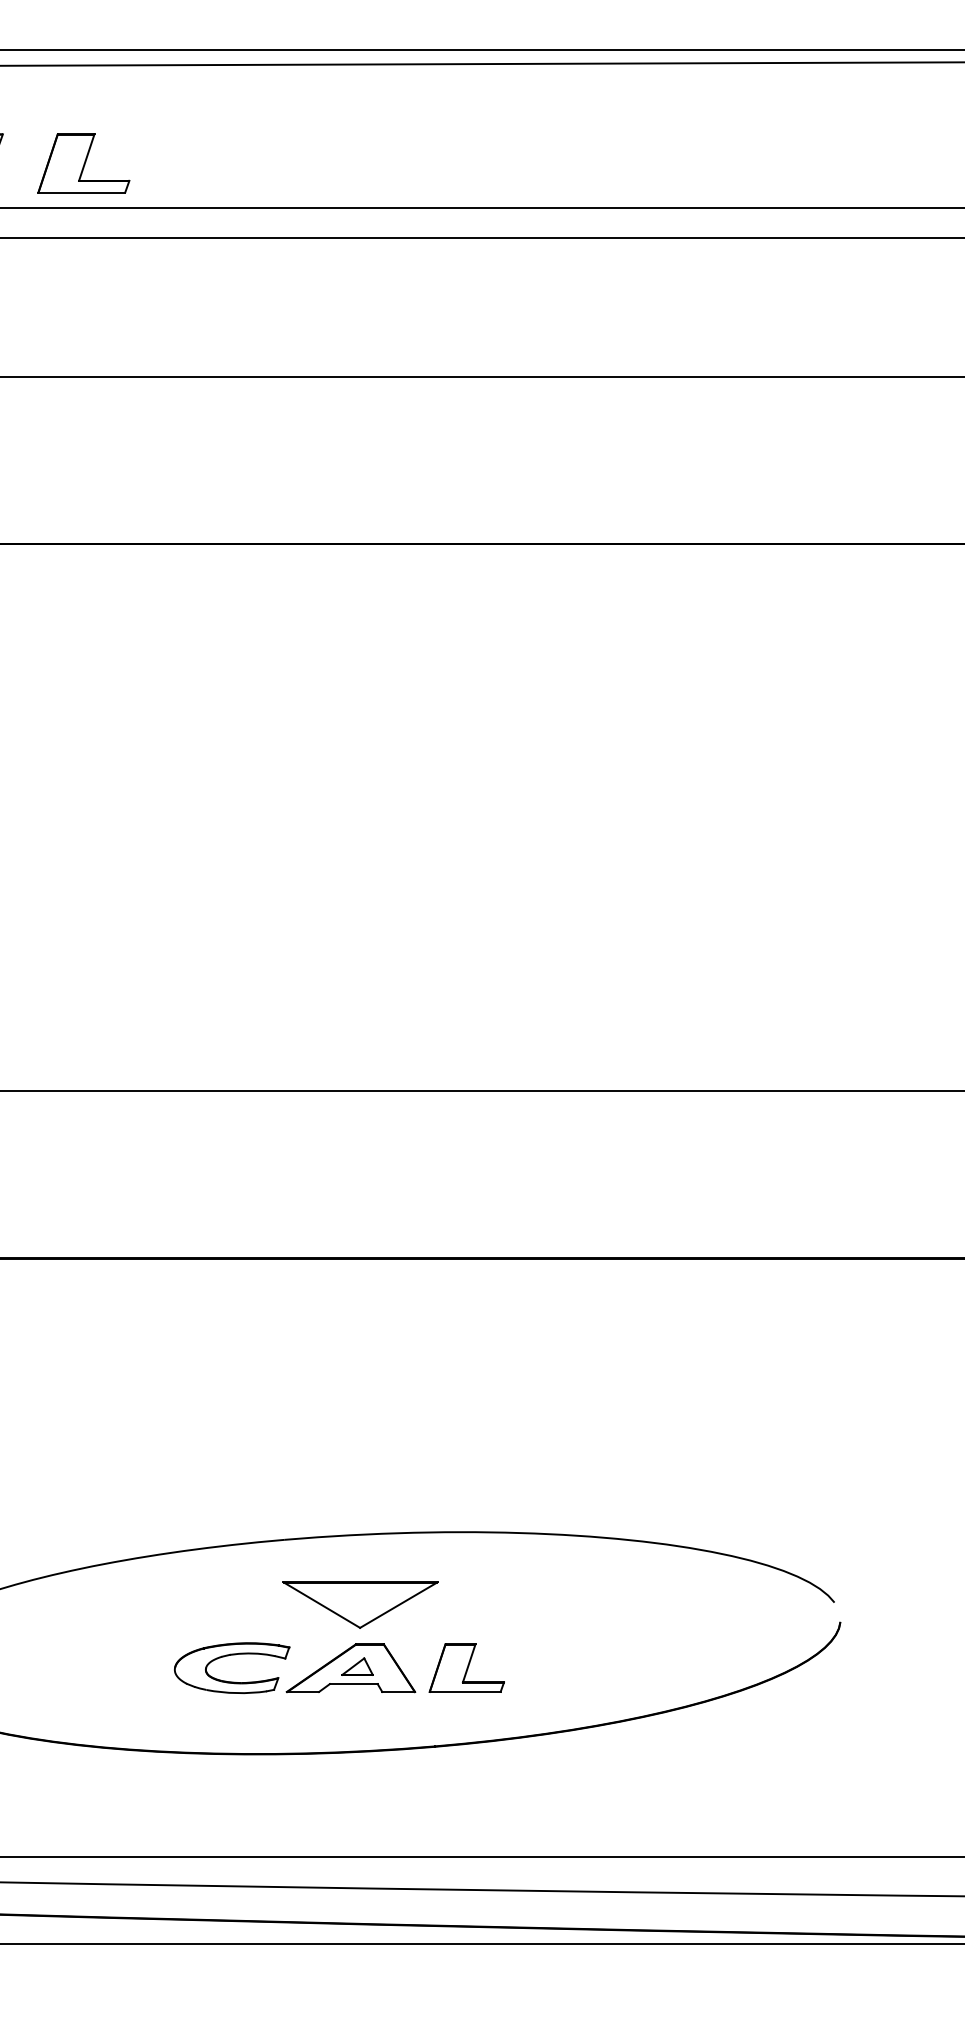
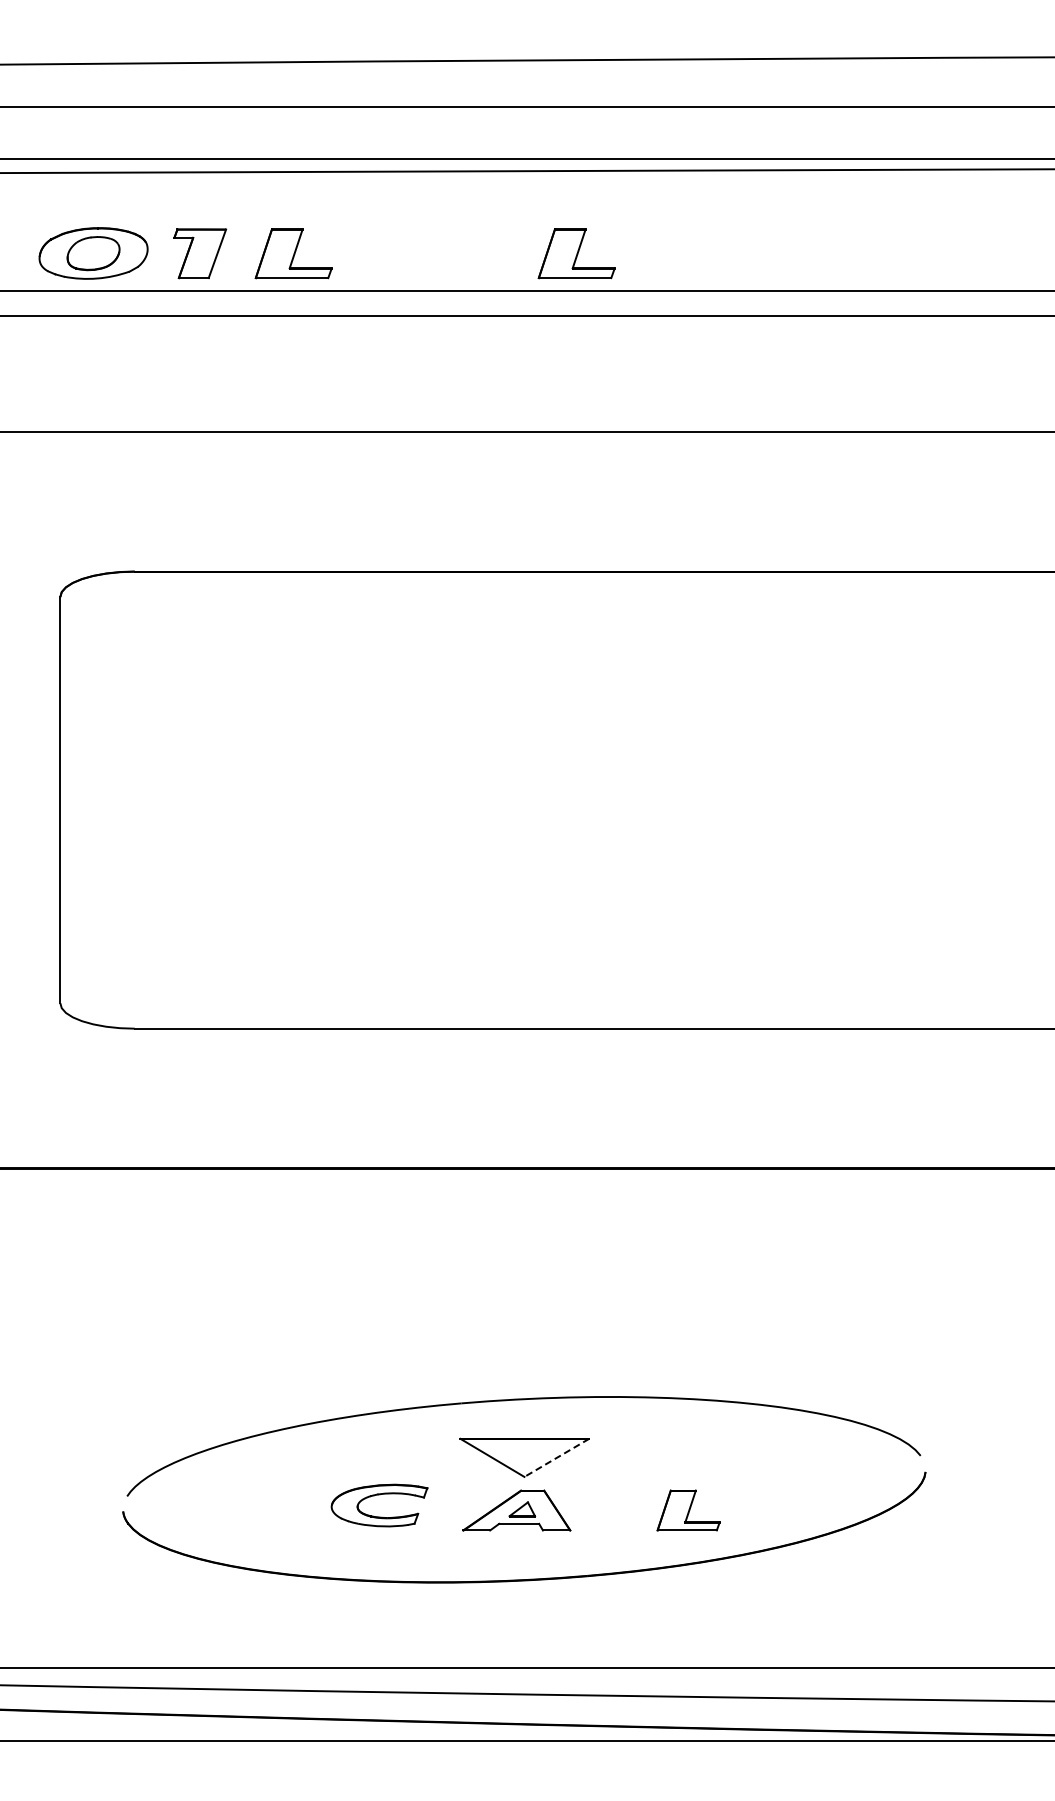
part: (422, 163) -> (576, 253), added
line: (398, 1604) -> (556, 1457), solid -> dashed
part: (232, 1656) -> (379, 1495), moved
part: (466, 1668) -> (688, 1510), moved

